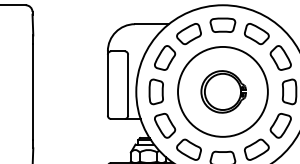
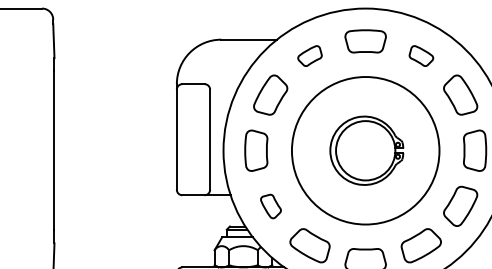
part: (188, 34) -> (309, 56), size x0.6
part: (256, 34) -> (420, 56), size x0.6
part: (165, 125) -> (271, 205), size x0.6

